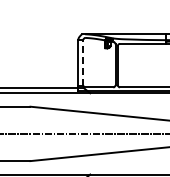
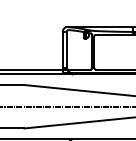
line: (83, 62) -> (66, 49), dashed -> solid

